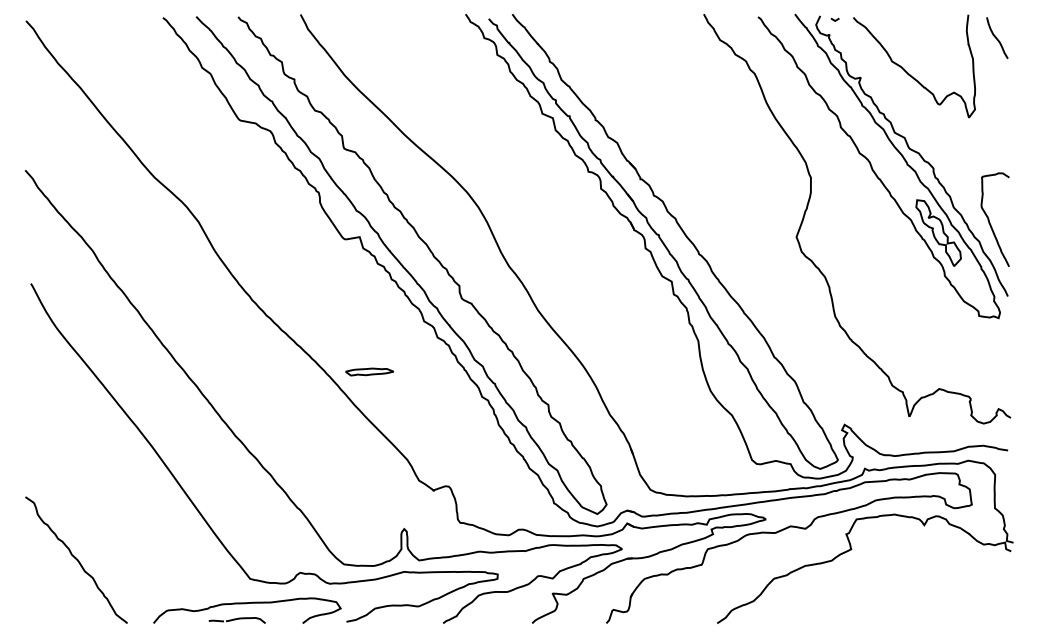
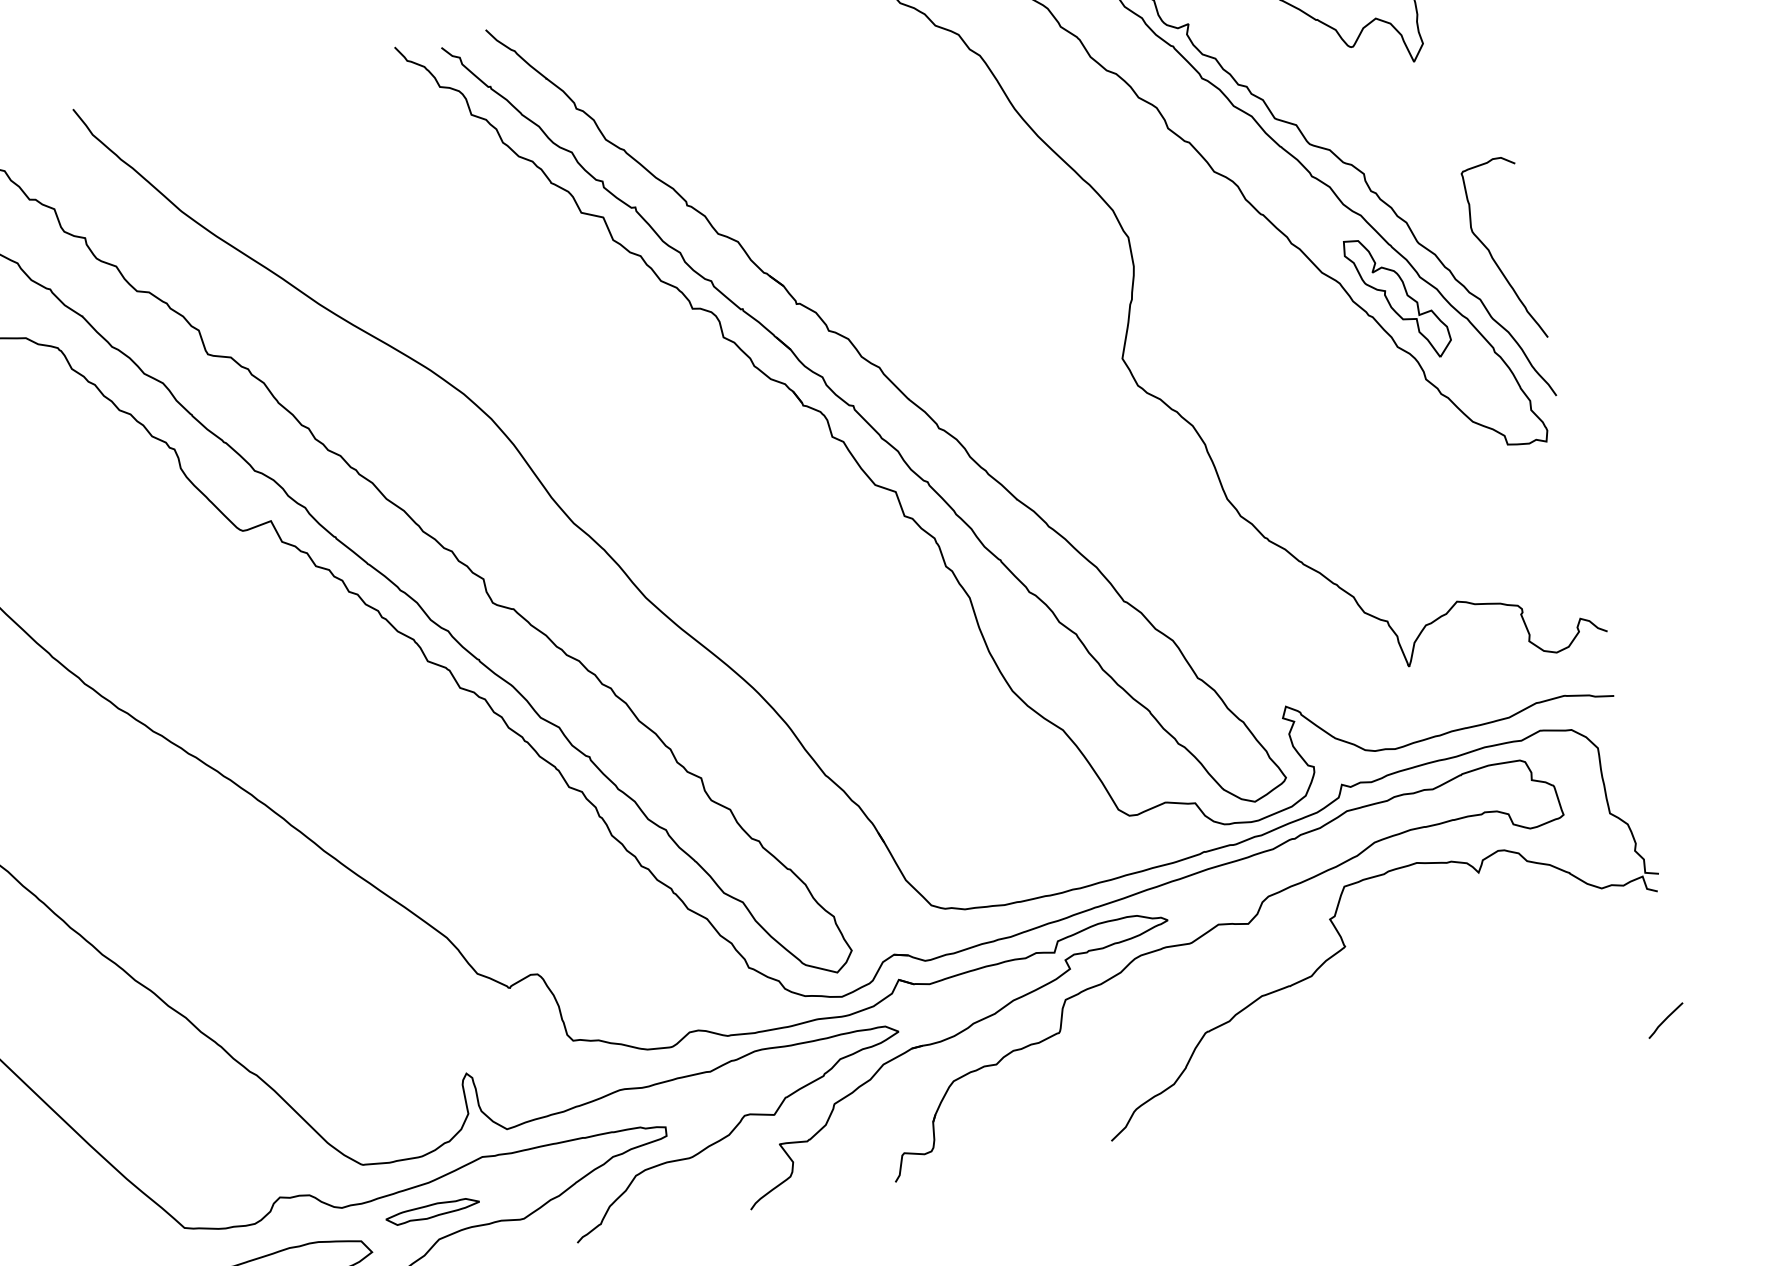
part: (369, 371) -> (432, 1210), moved
line: (1002, 615) -> (1664, 1019), added

